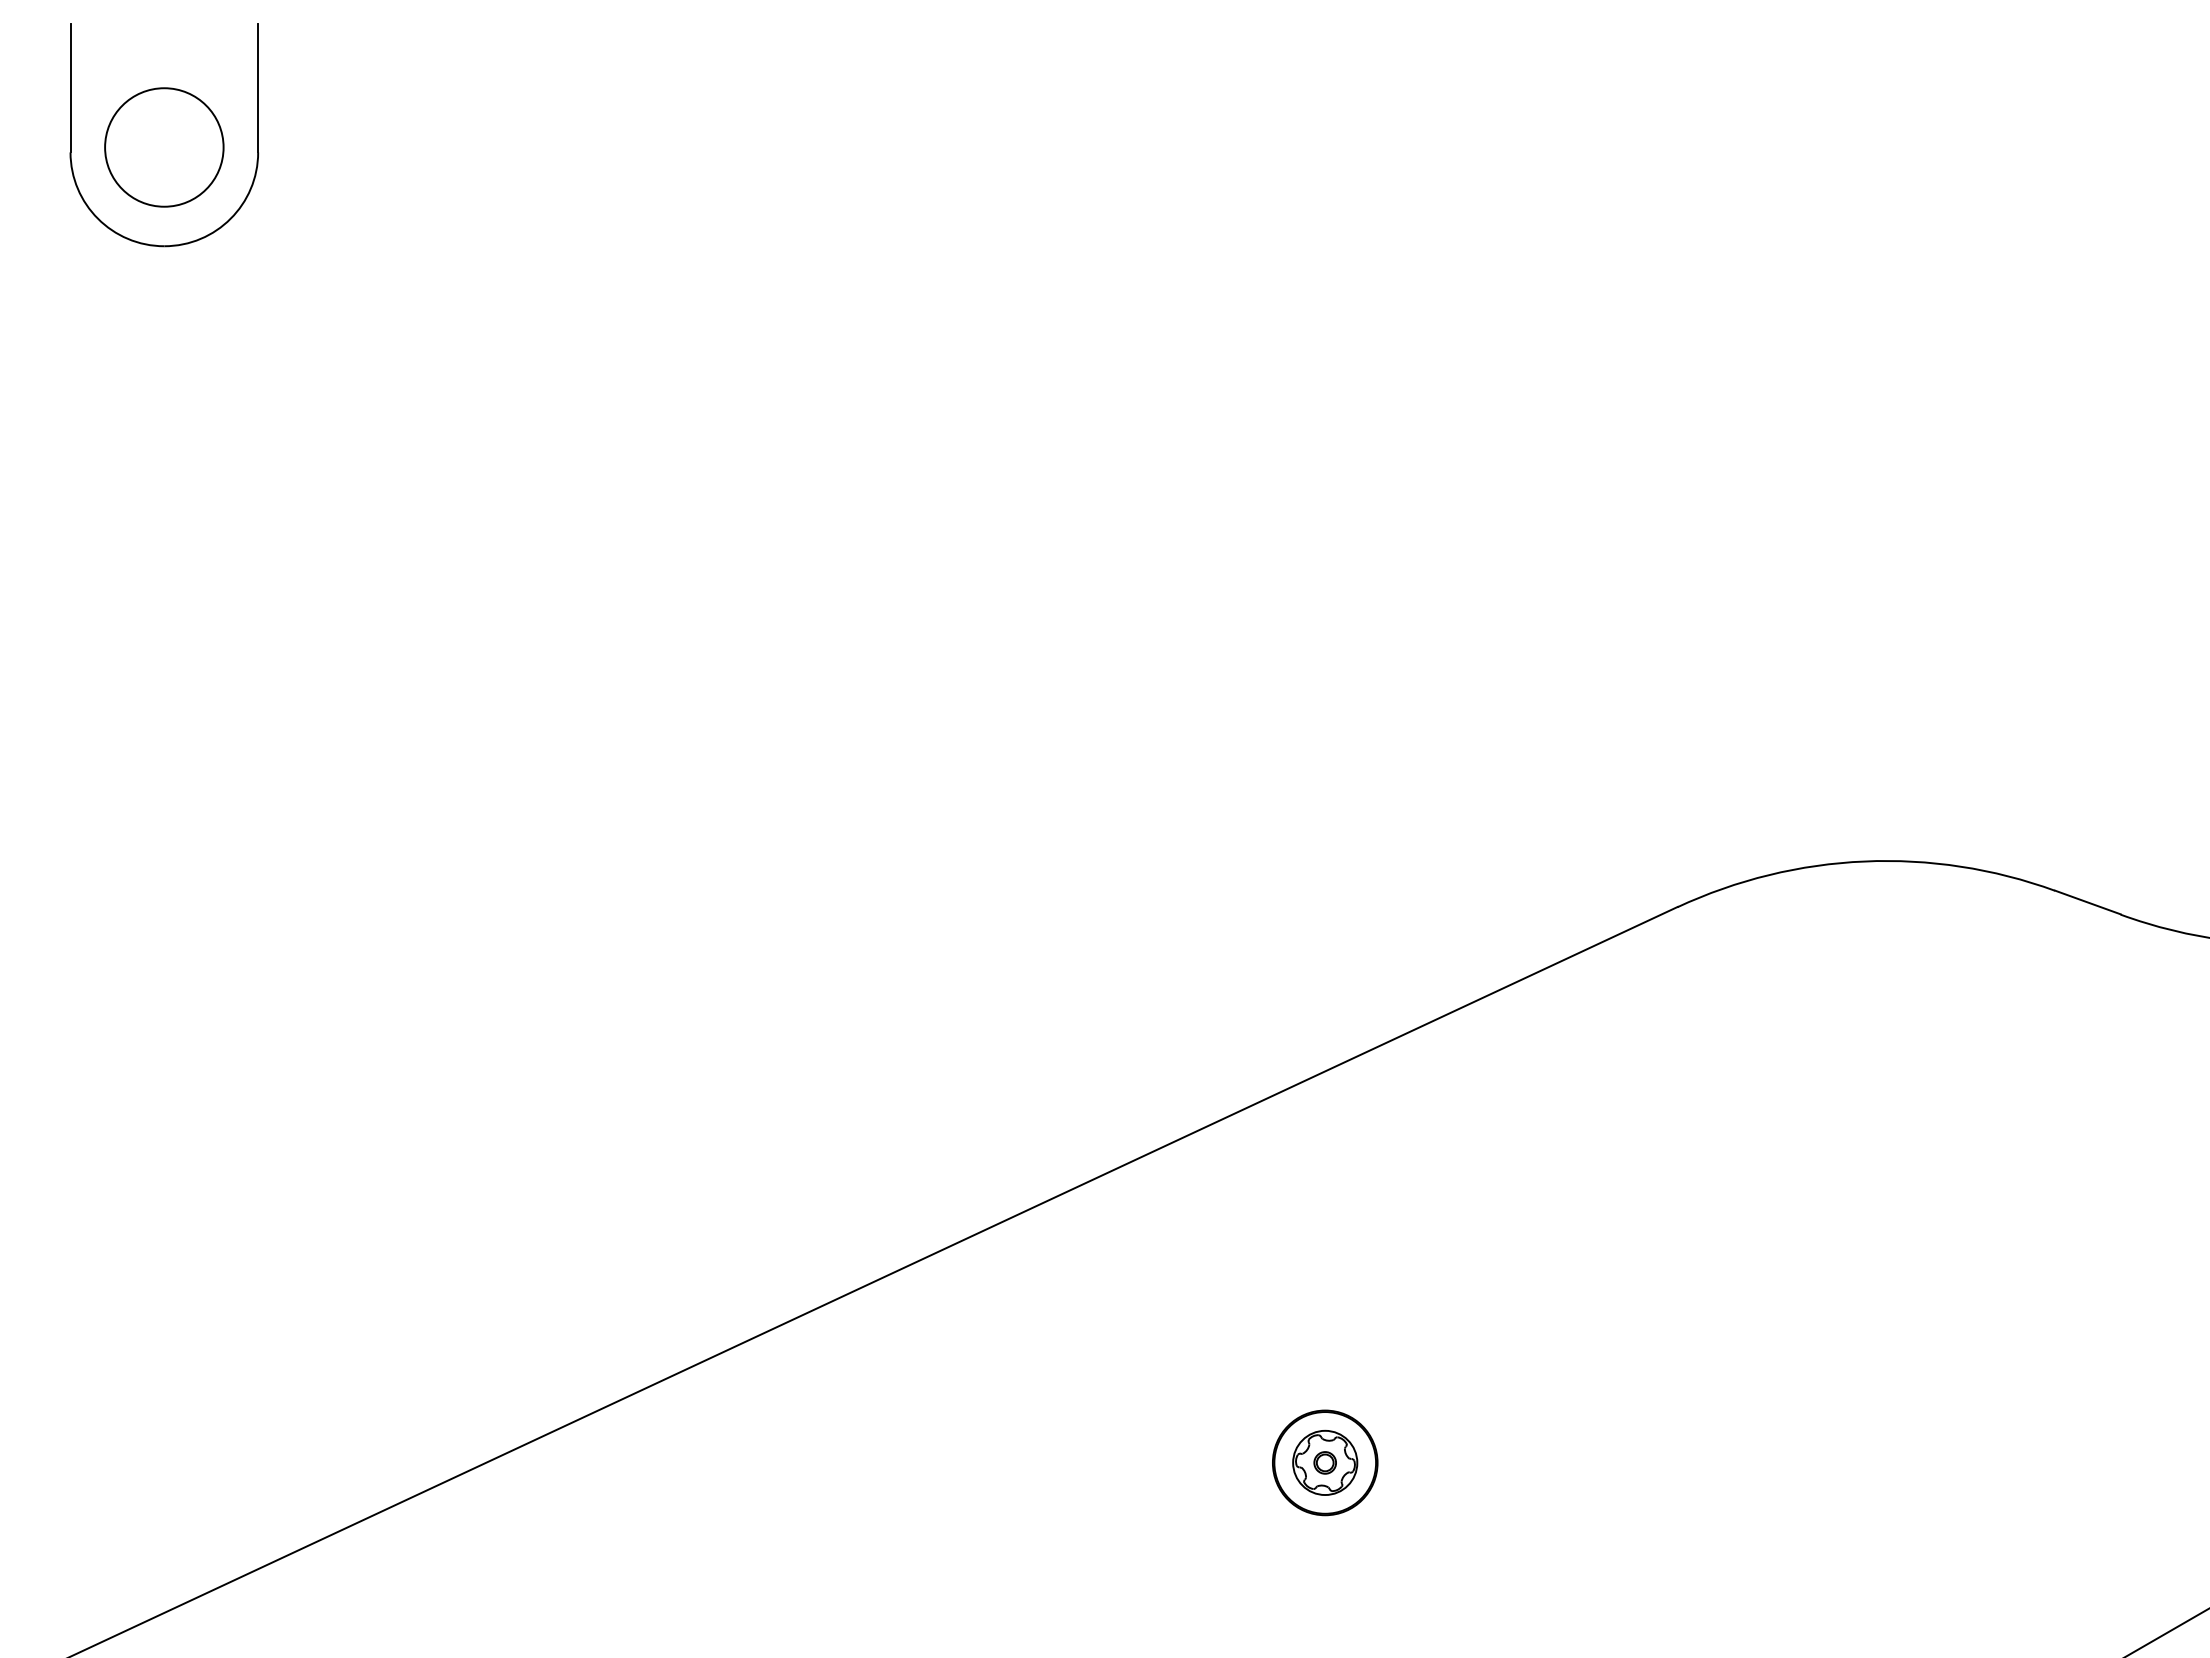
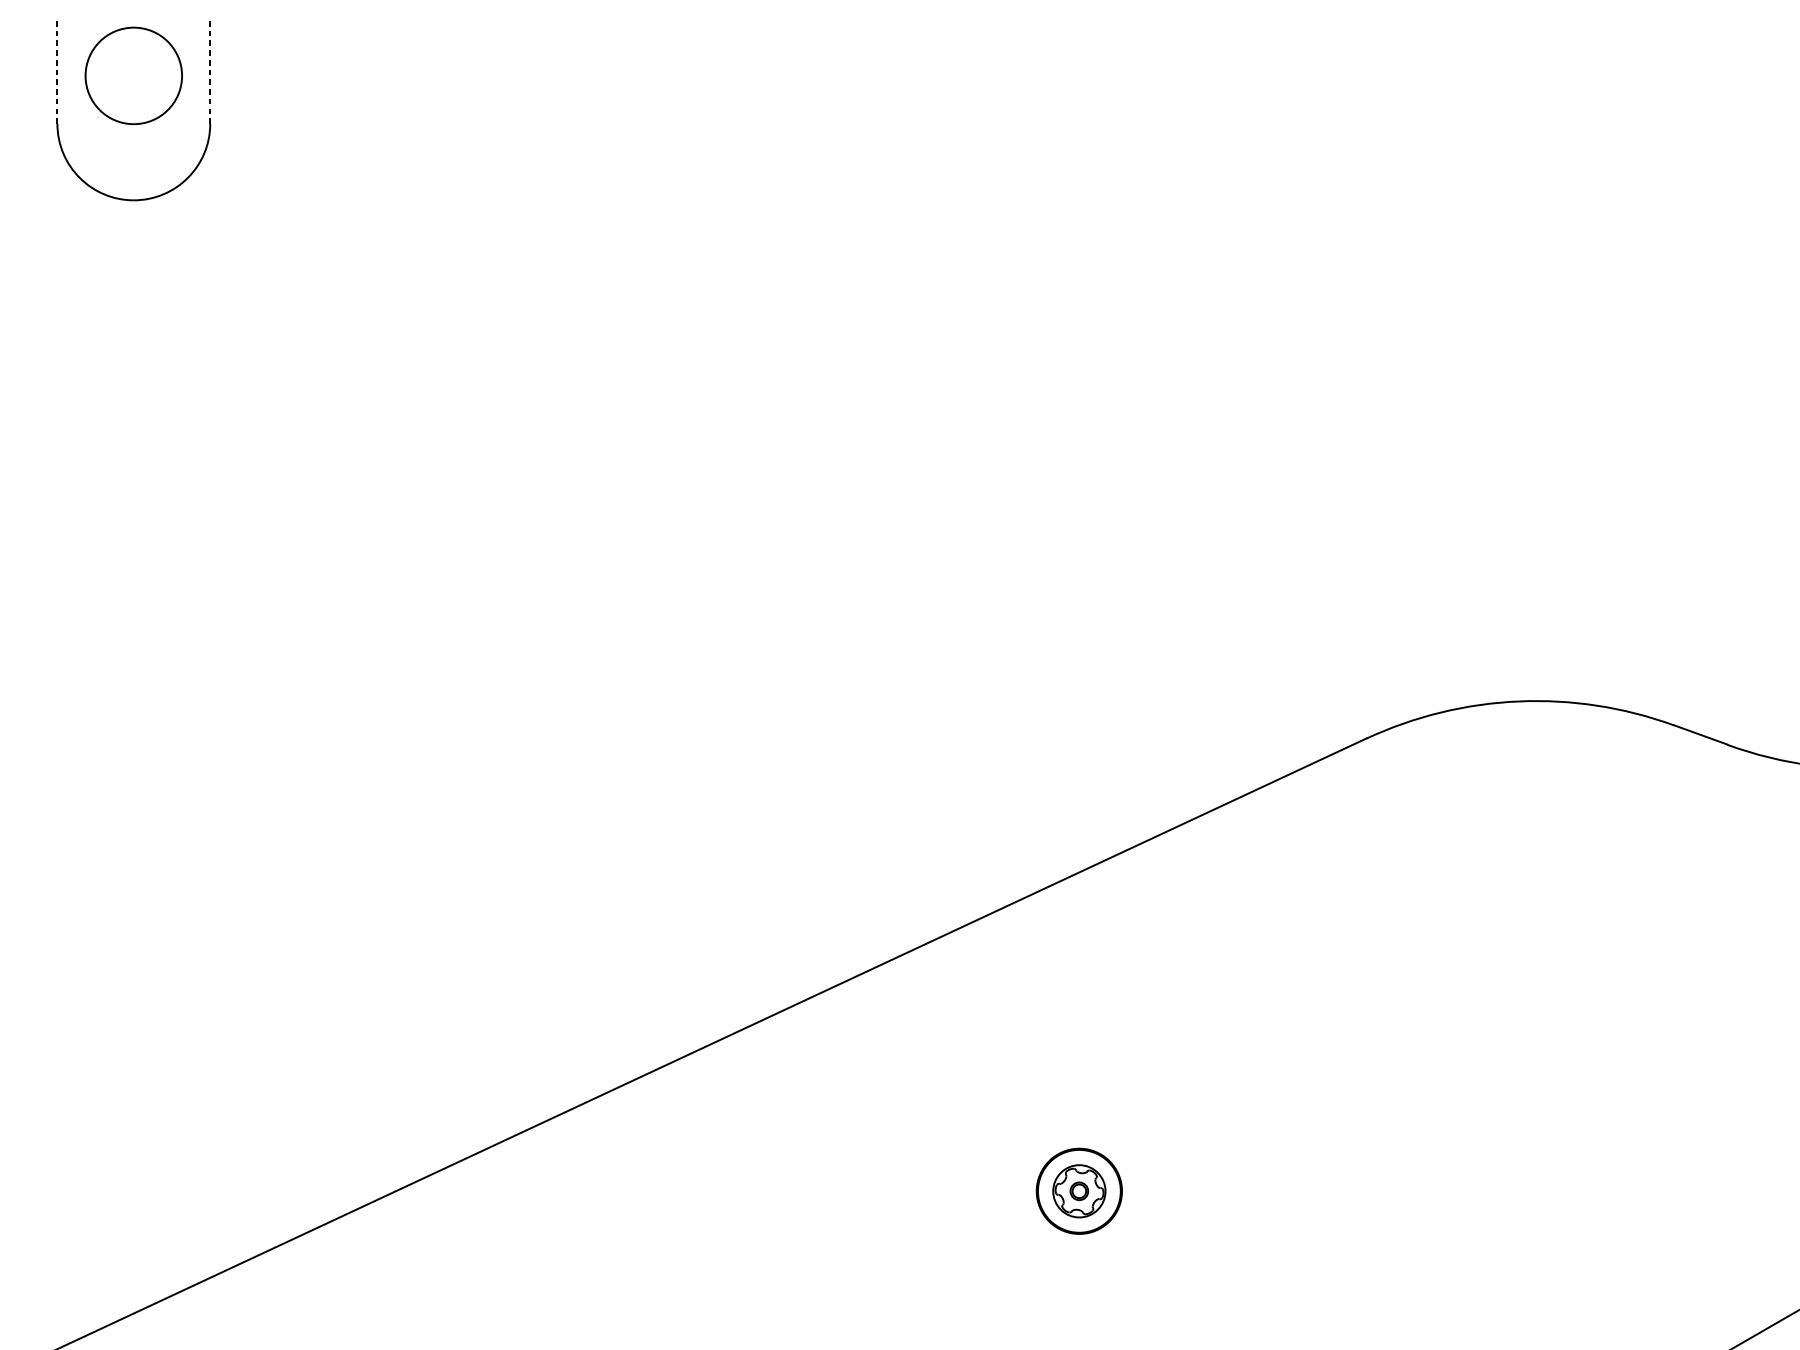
line: (70, 87) -> (57, 71), solid -> dashed
line: (258, 87) -> (210, 71), solid -> dashed
circle: (164, 147) -> (133, 75), moved

